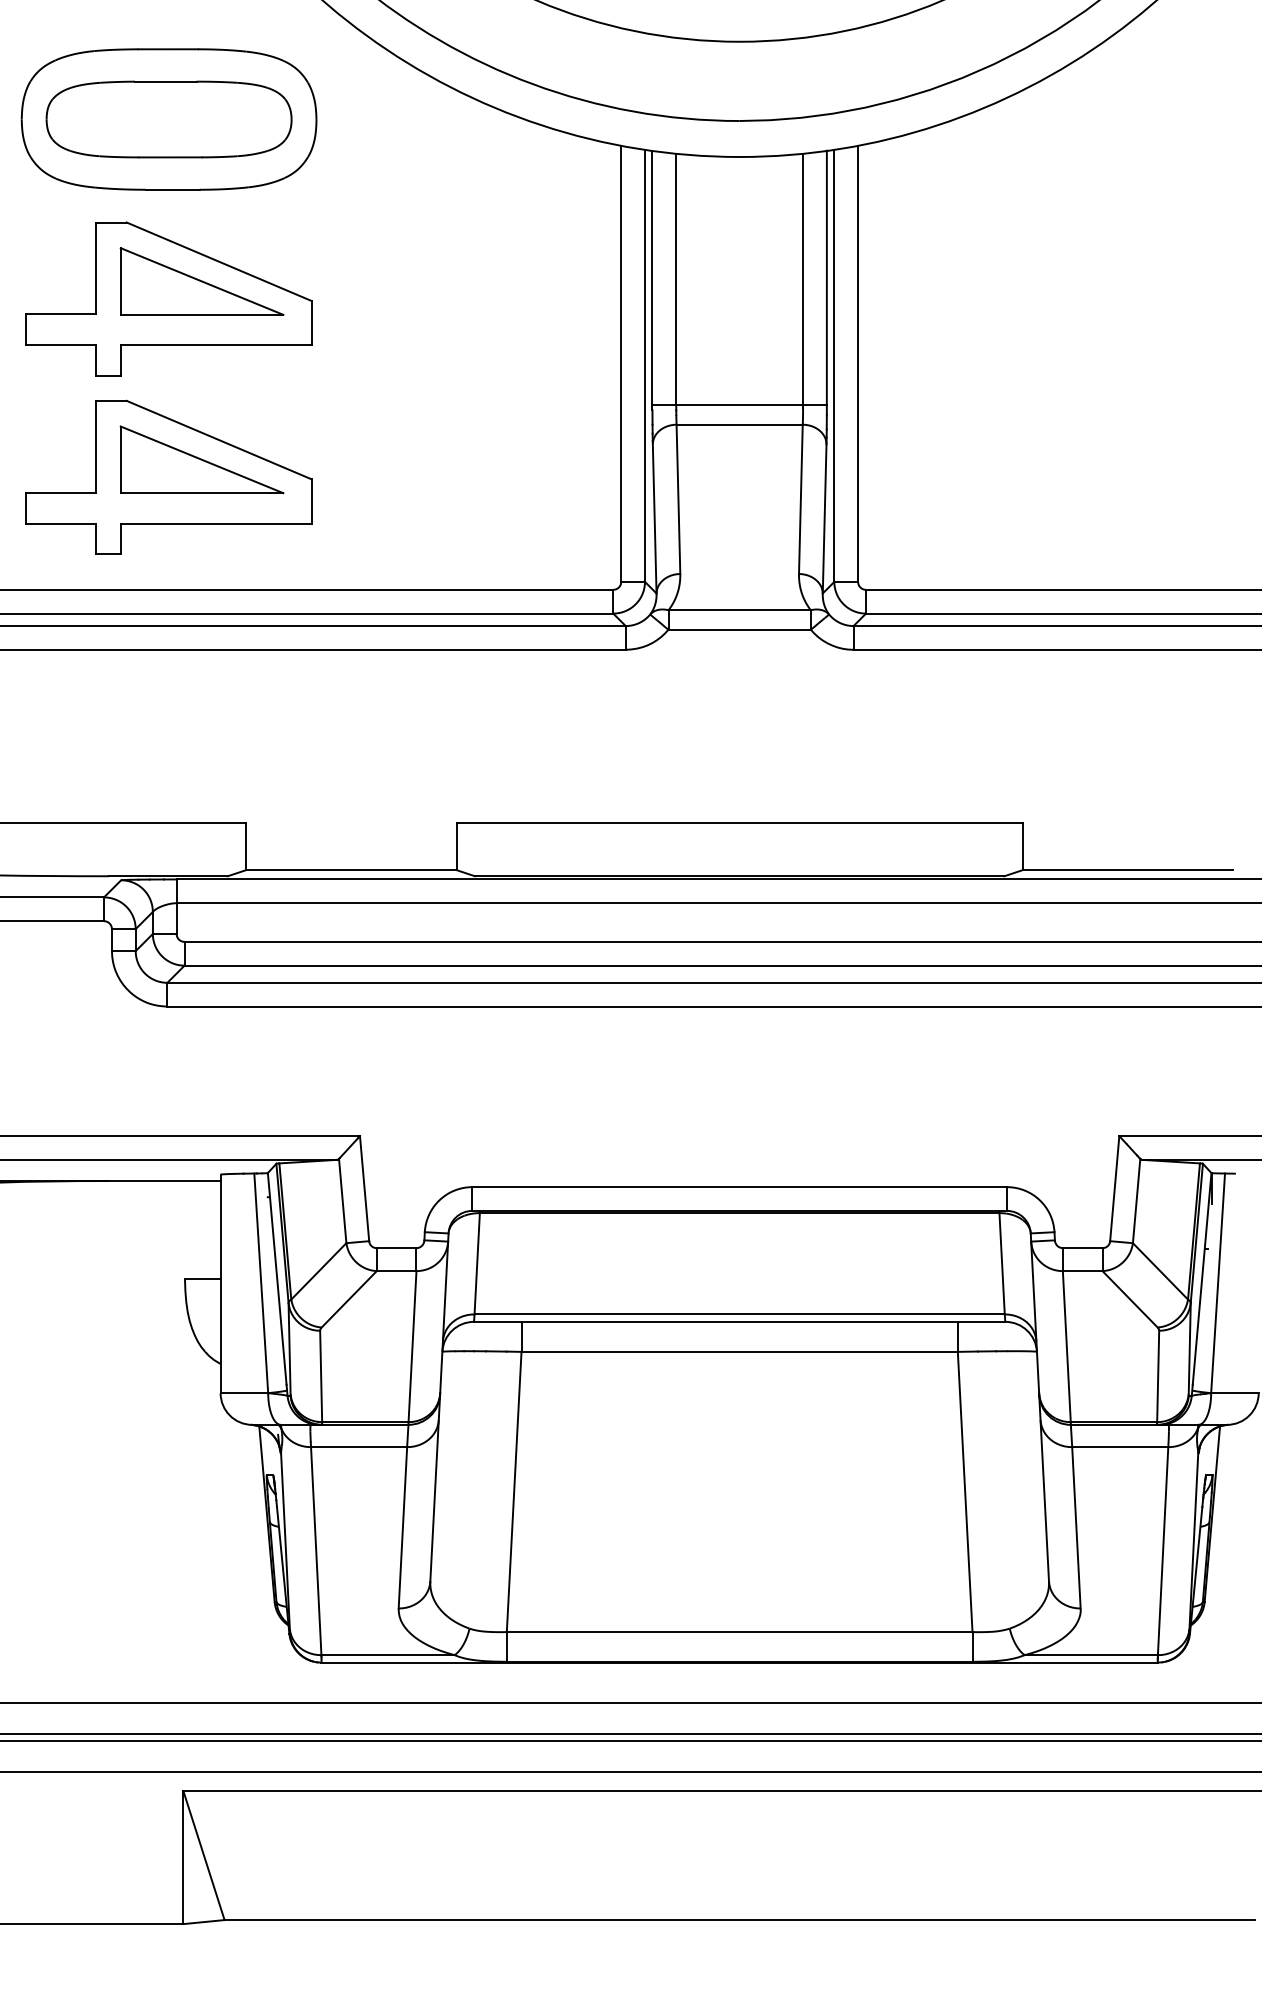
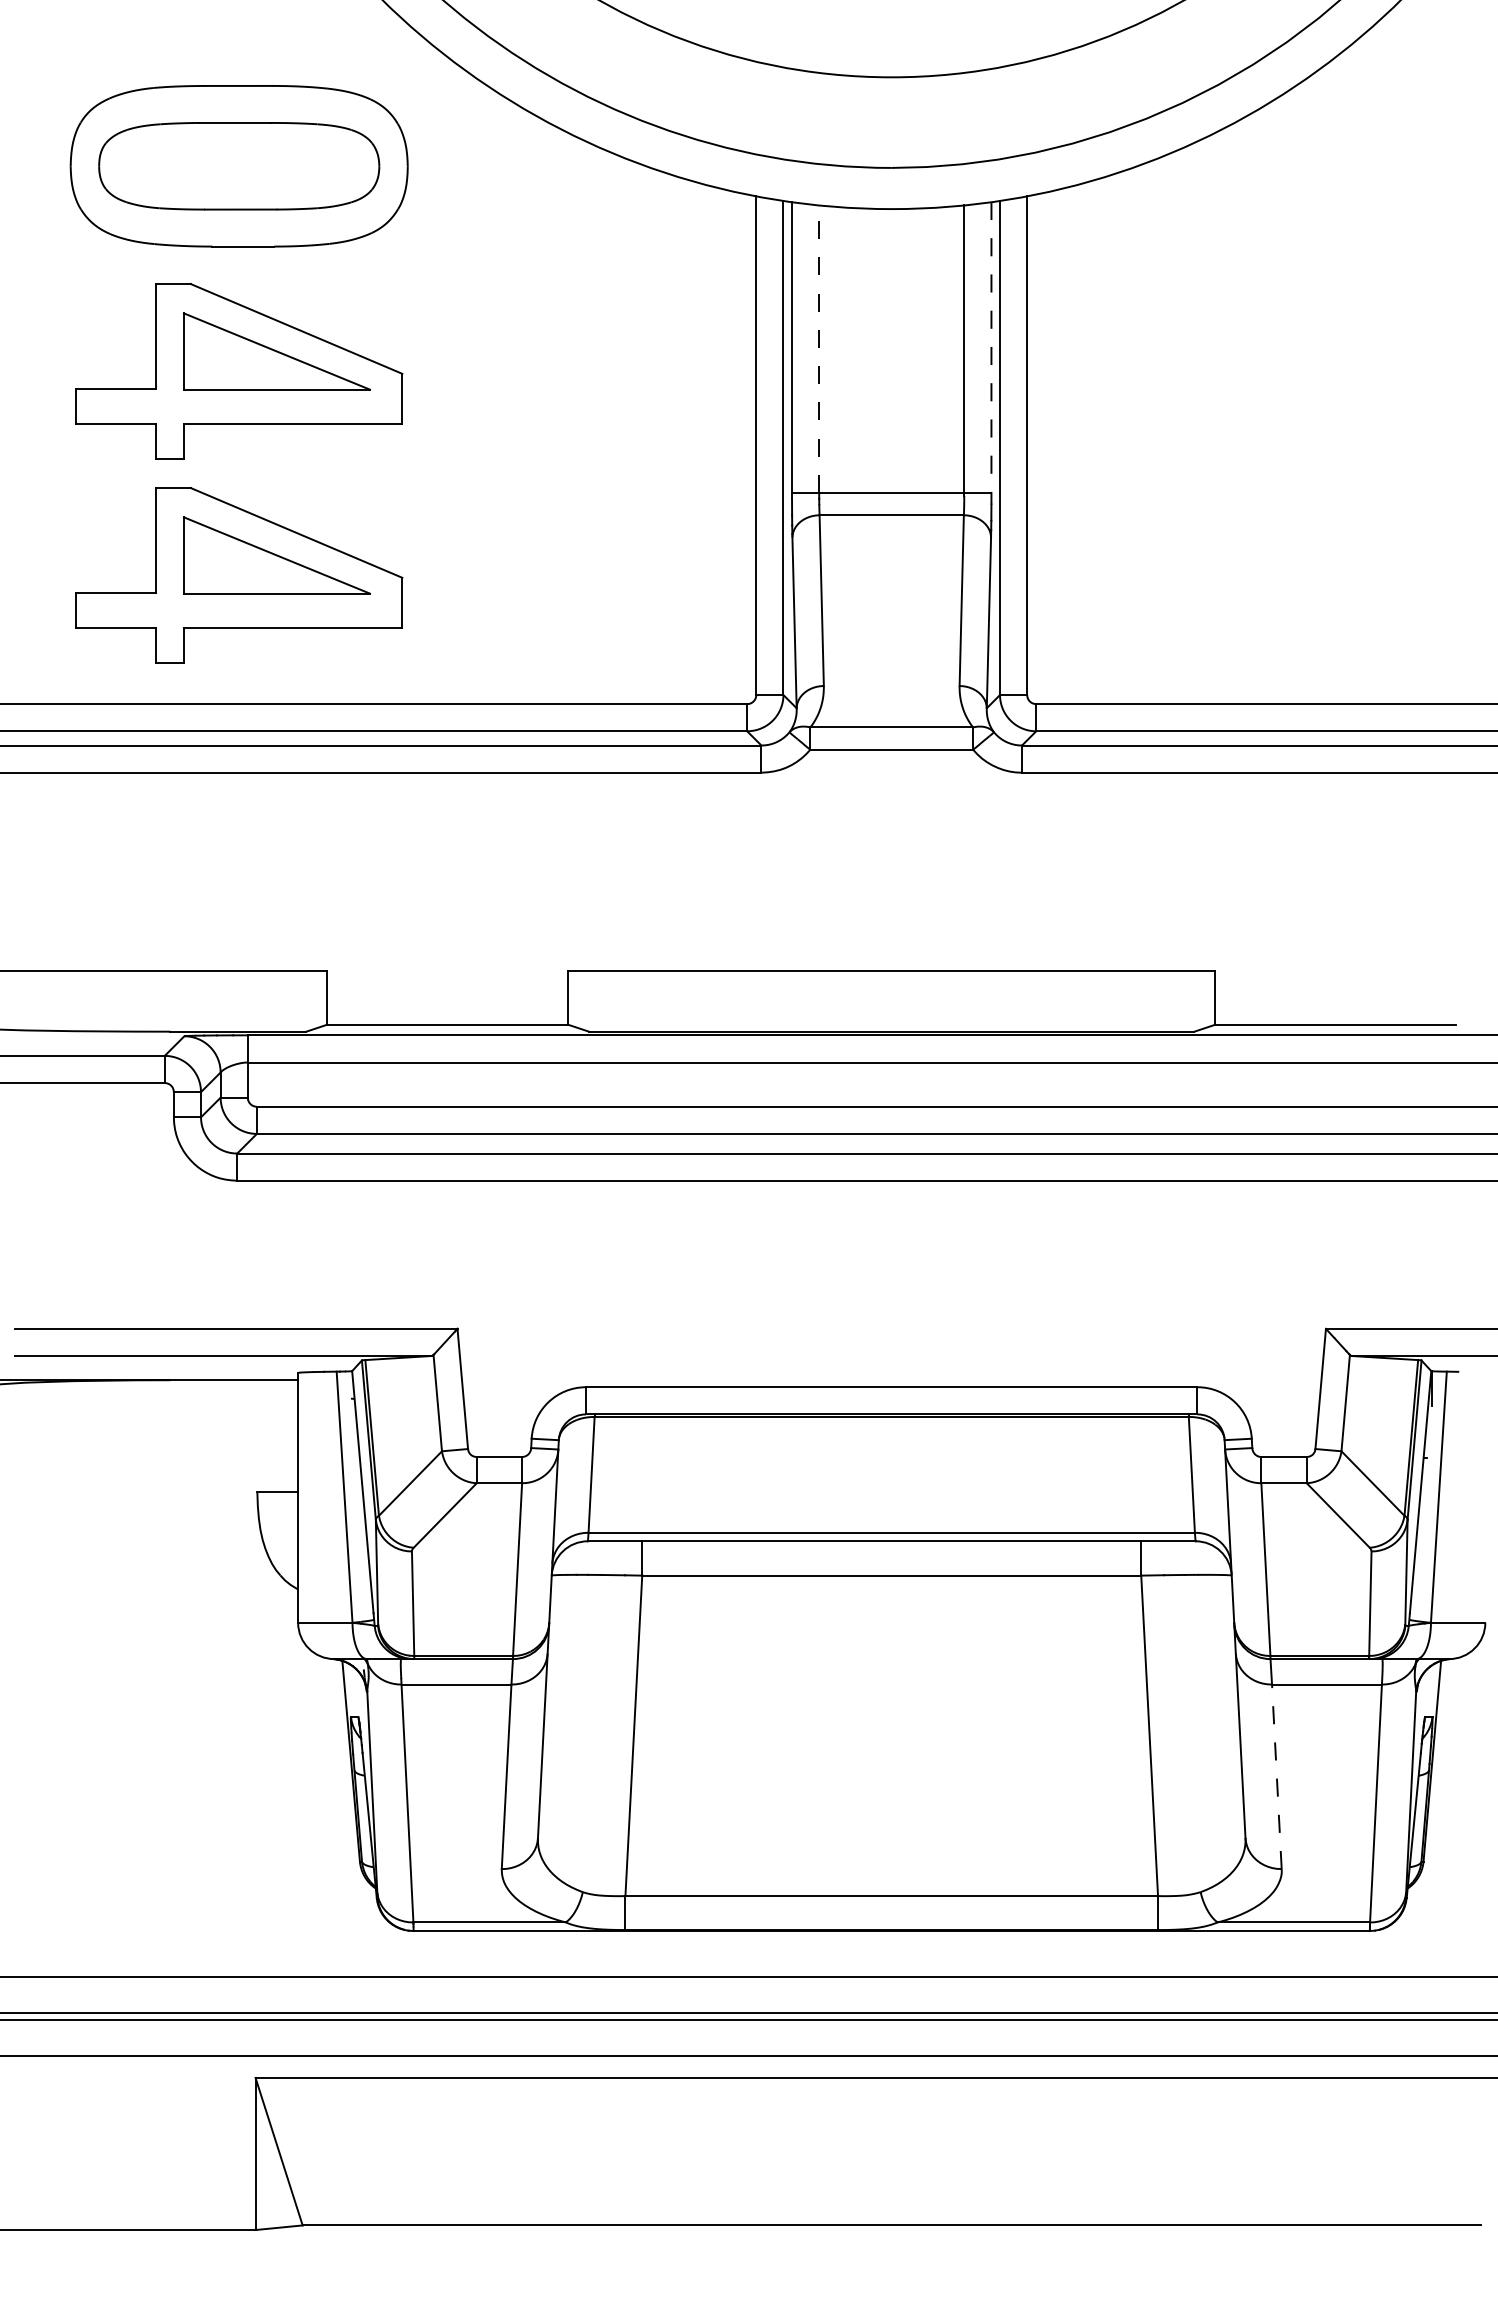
line: (676, 279) -> (819, 349), solid -> dashed
line: (826, 283) -> (991, 353), solid -> dashed
line: (1076, 1527) -> (1276, 1776), solid -> dashed

